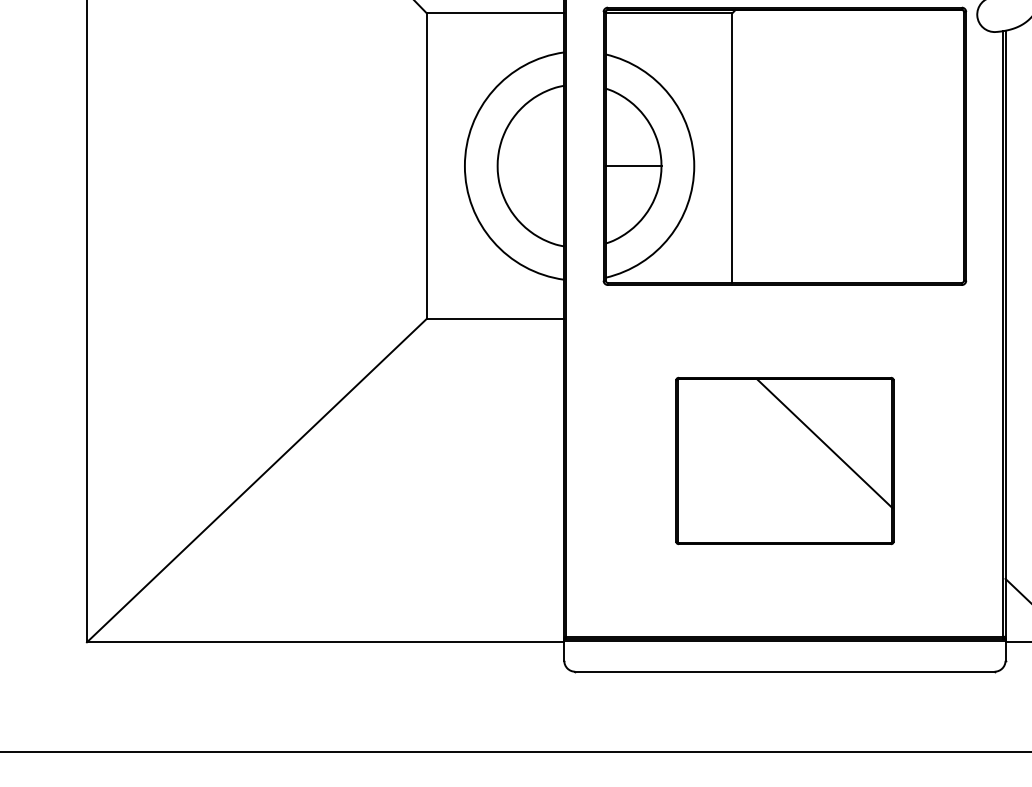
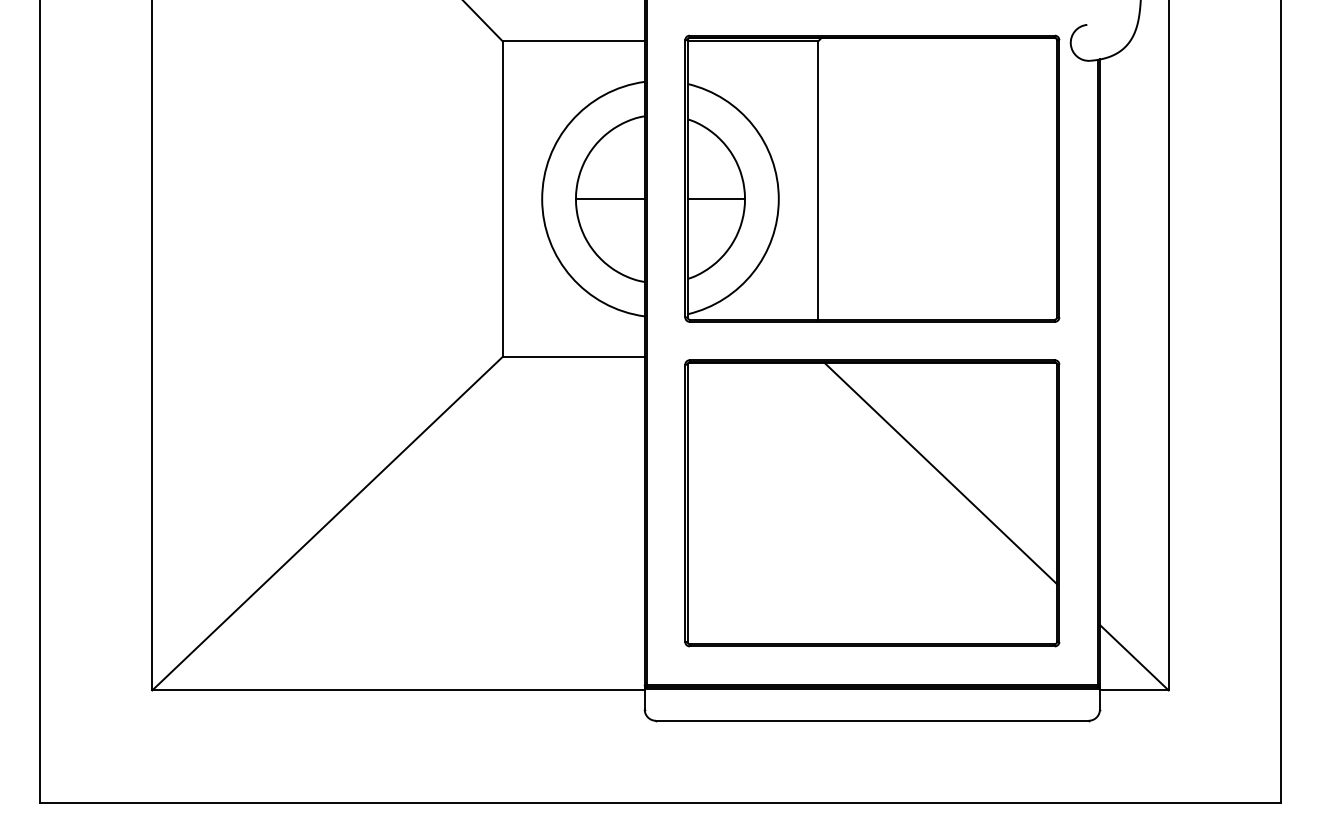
line: (530, 166) -> (609, 199), added
part: (785, 461) -> (872, 503), size x1.67

